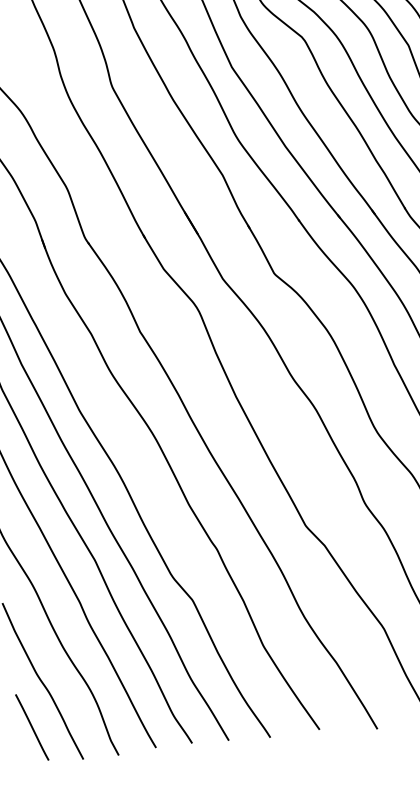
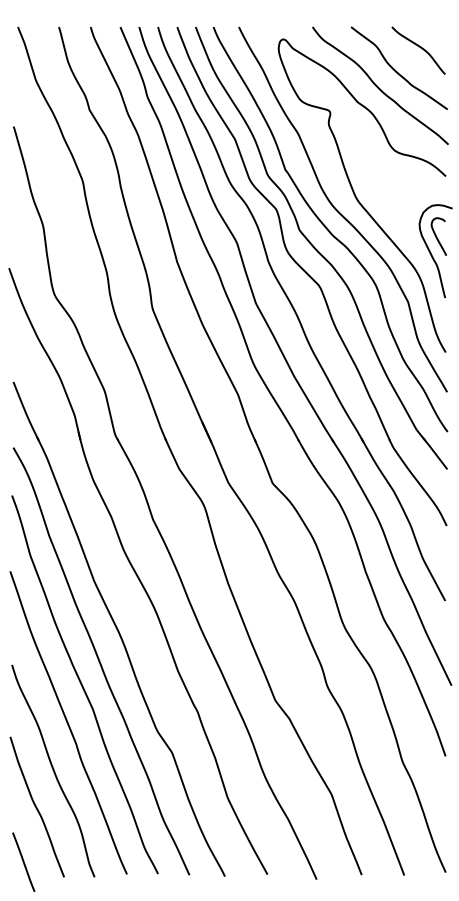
line: (31, 726) -> (23, 861), moved

